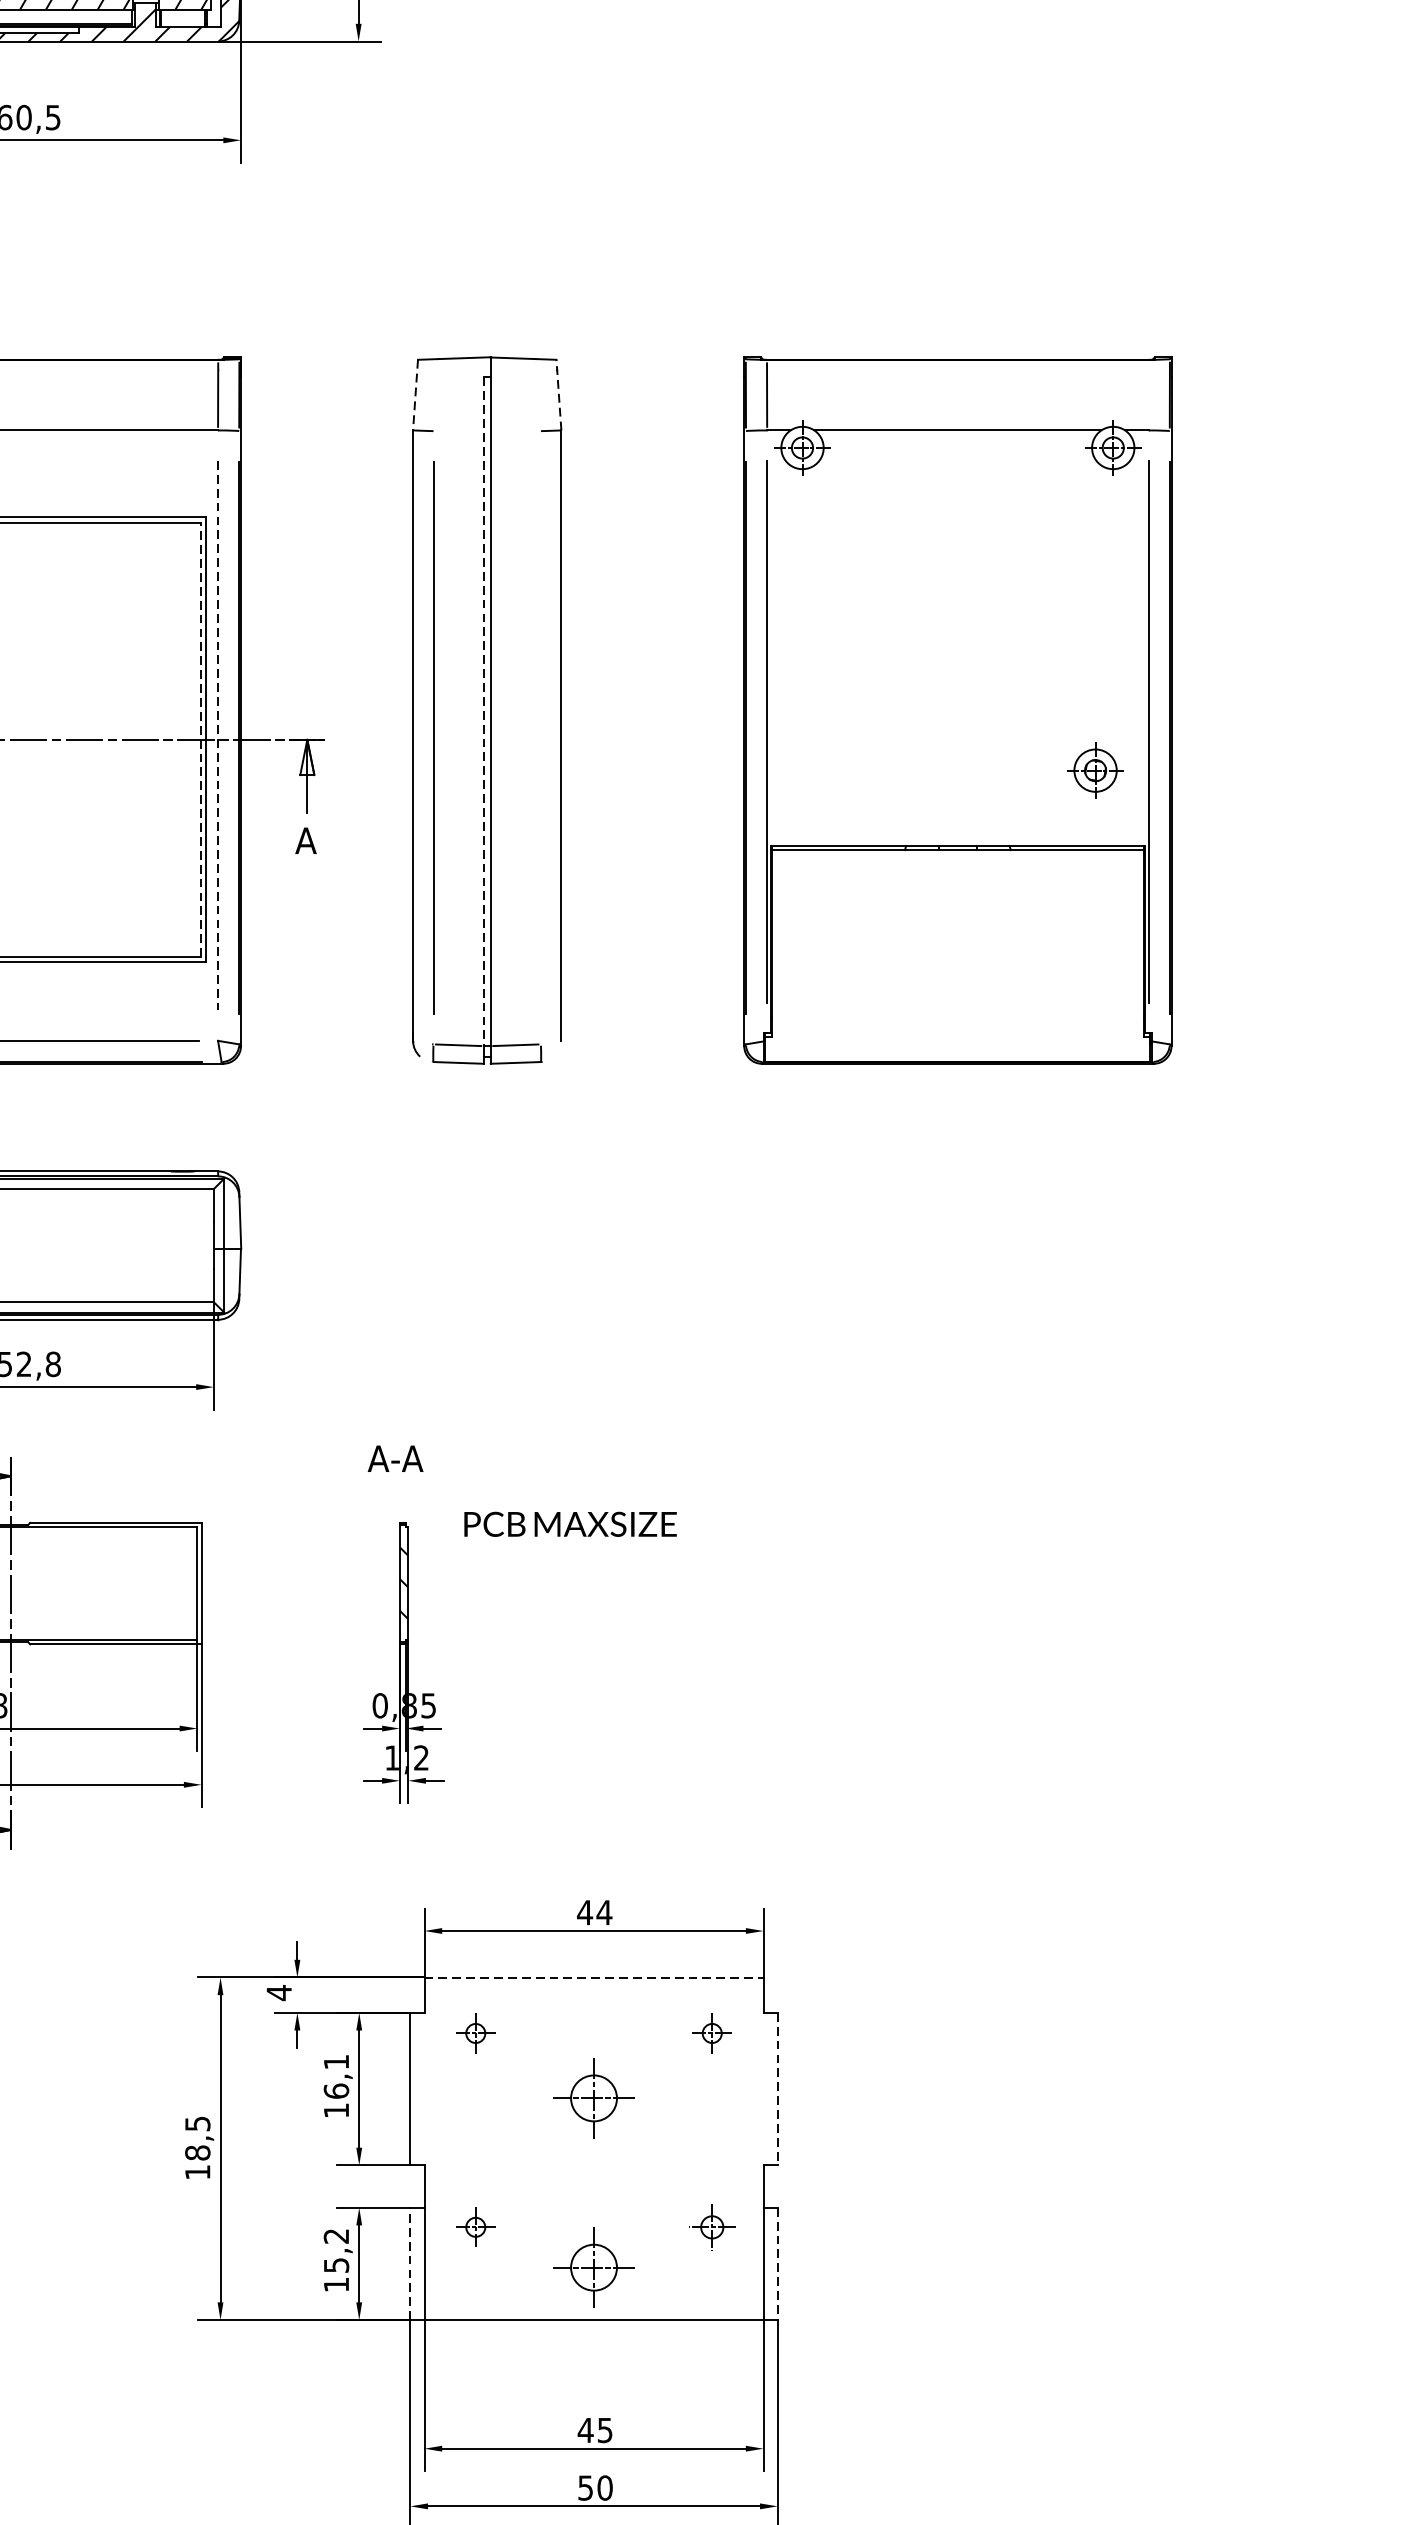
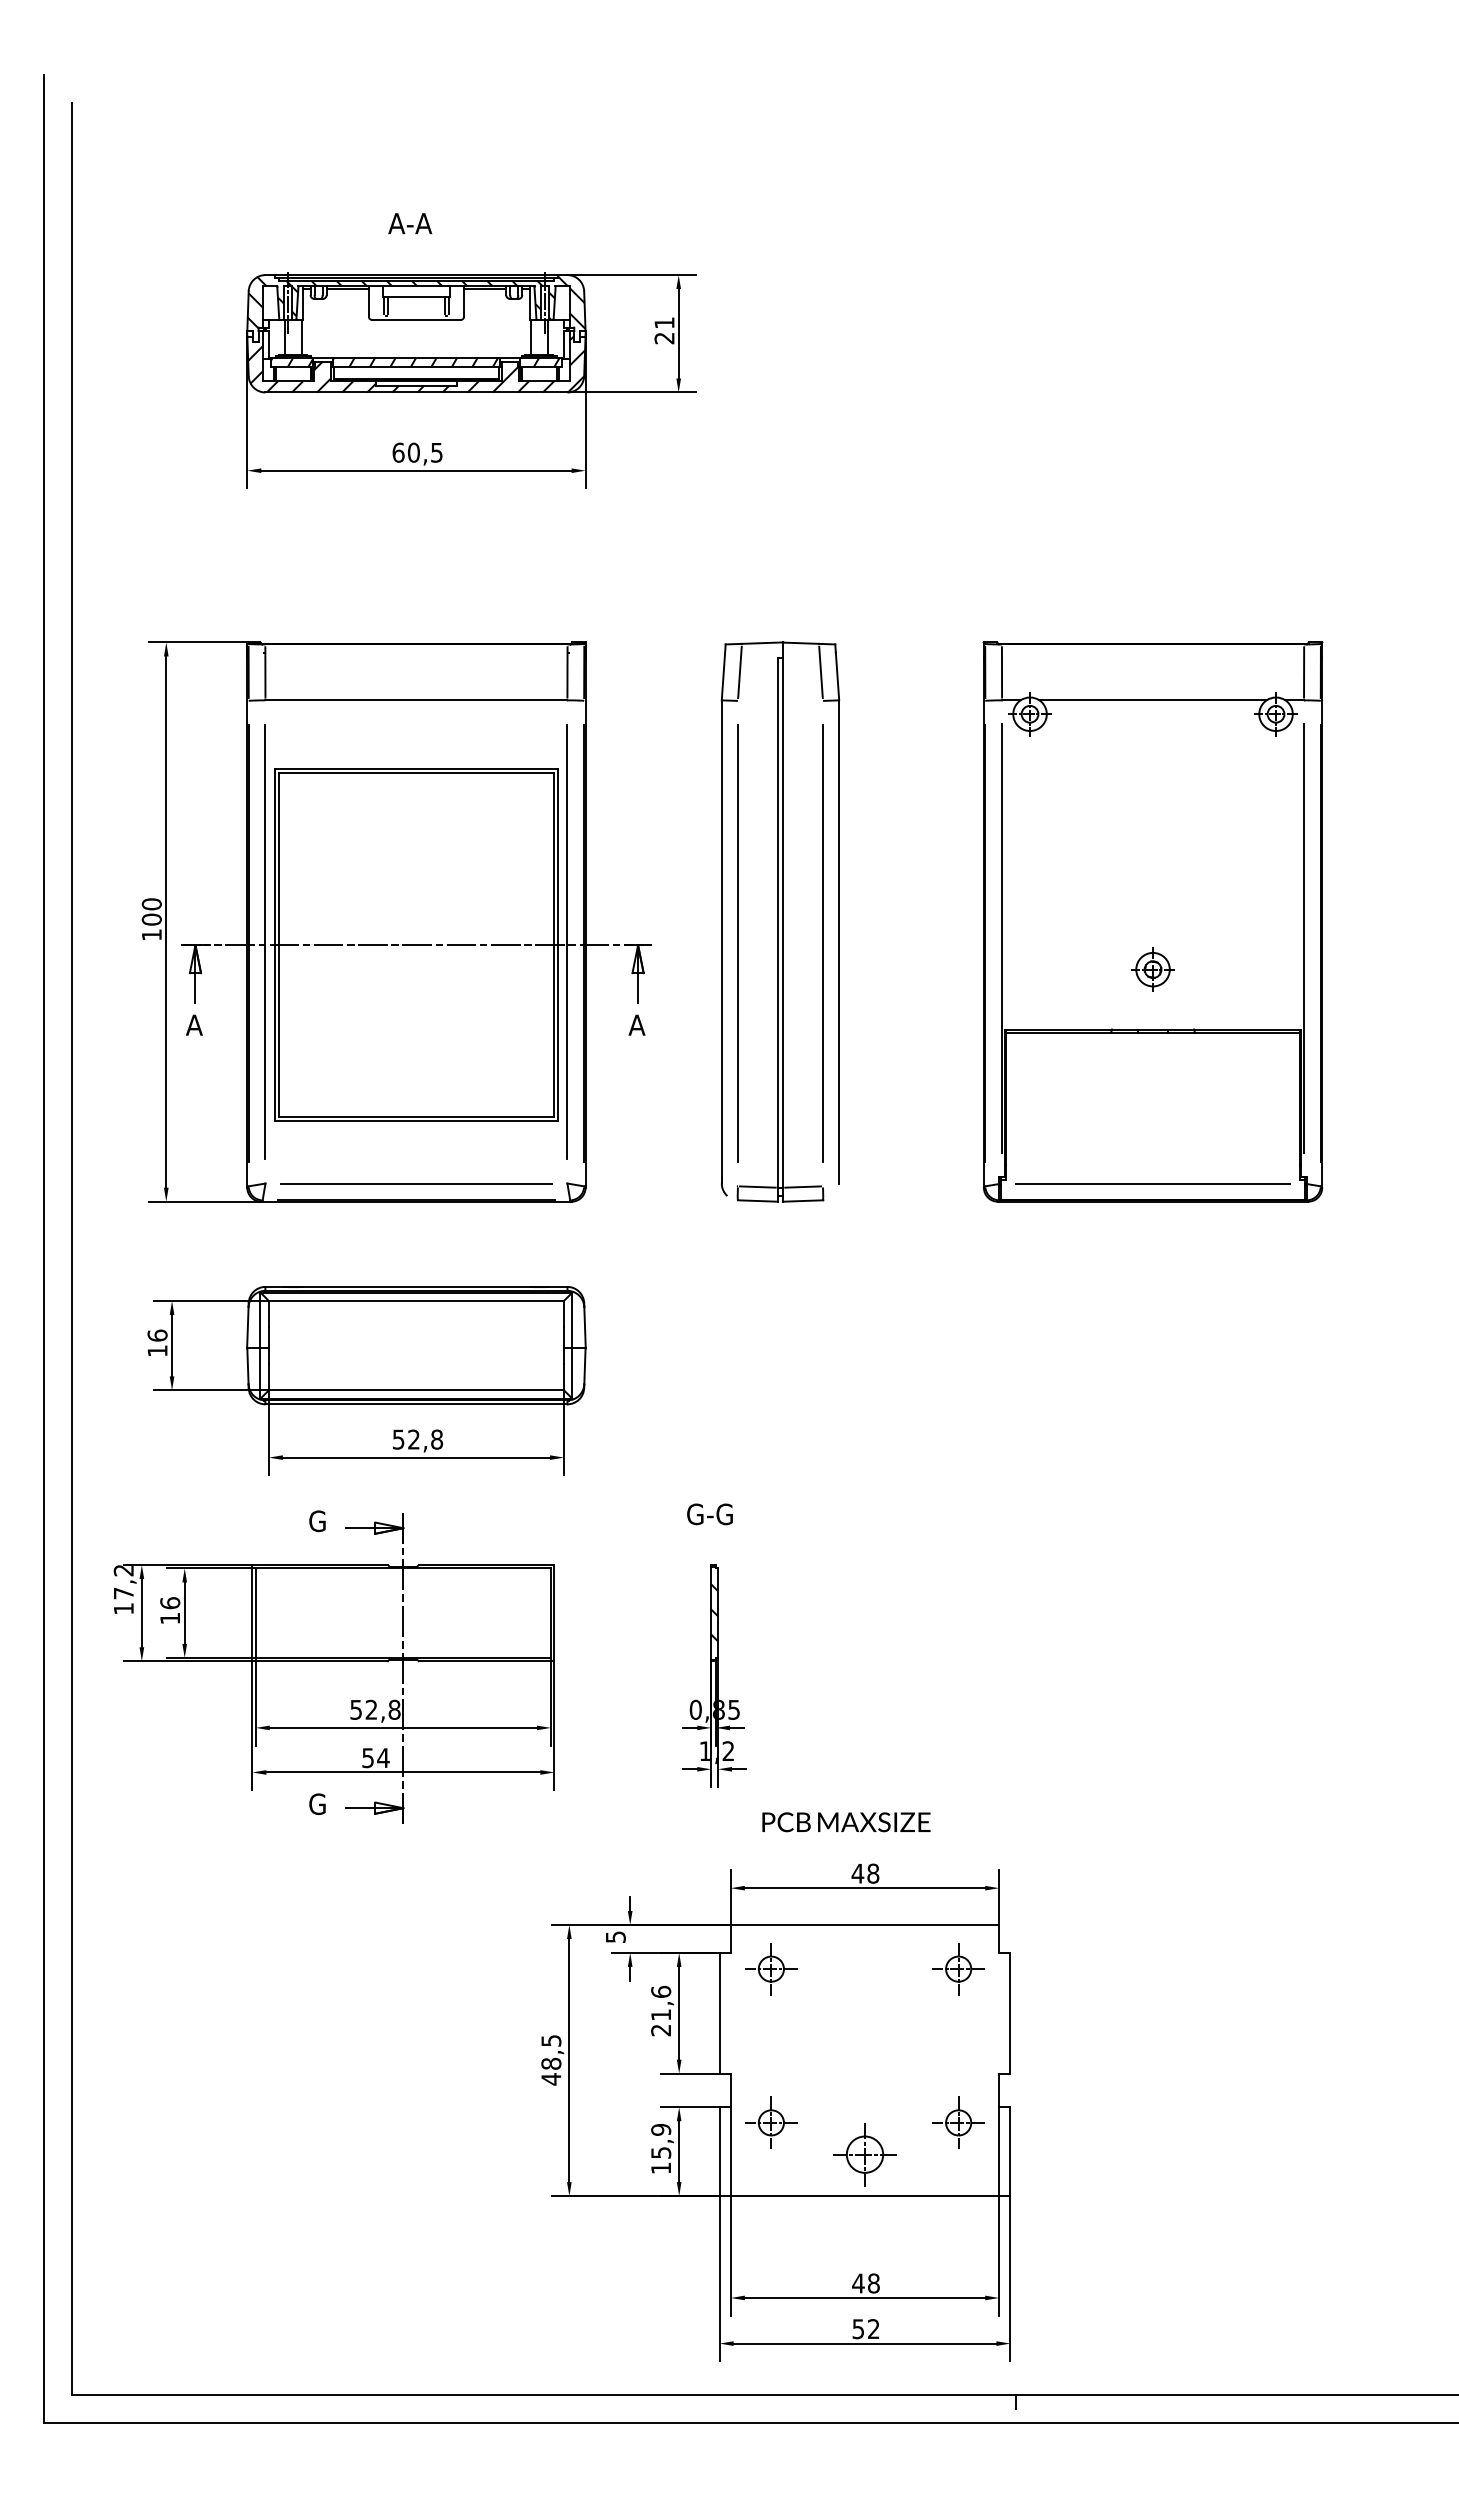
line: (559, 393) -> (837, 671), dashed -> solid
line: (415, 395) -> (723, 672), dashed -> solid
line: (435, 395) -> (739, 672), added
line: (537, 395) -> (820, 672), added
line: (1149, 395) -> (1304, 672), added
line: (483, 712) -> (777, 923), dashed -> solid
line: (218, 736) -> (567, 942), dashed -> solid
line: (541, 737) -> (823, 943), added
line: (200, 740) -> (553, 945), dashed -> solid
part: (1094, 770) -> (1152, 969), moved
line: (957, 1040) -> (1152, 1183), added
text: (397, 1458) -> (709, 1514), A-A -> G-G
text: (570, 1524) -> (846, 1822), moved
text: (603, 1912) -> (872, 1873), 44 -> 48
line: (594, 1976) -> (865, 1924), dashed -> solid
text: (278, 1992) -> (615, 1936), 4 -> 5
part: (475, 2033) -> (771, 1969), size x1.67
part: (712, 2033) -> (958, 1969), size x1.67
text: (336, 2085) -> (661, 2010), 16,1 -> 21,6
line: (777, 2089) -> (1010, 2013), dashed -> solid
part: (593, 2098) -> (864, 2020), removed
text: (197, 2172) -> (551, 2079), 18,5 -> 48,5
part: (475, 2227) -> (771, 2122), size x1.67
part: (712, 2227) -> (958, 2122), size x1.43
text: (336, 2235) -> (661, 2129), 15,2 -> 15,9
line: (410, 2263) -> (719, 2151), dashed -> solid
line: (777, 2264) -> (1010, 2152), dashed -> solid
text: (604, 2430) -> (873, 2283), 45 -> 48
text: (604, 2488) -> (873, 2329), 50 -> 52

